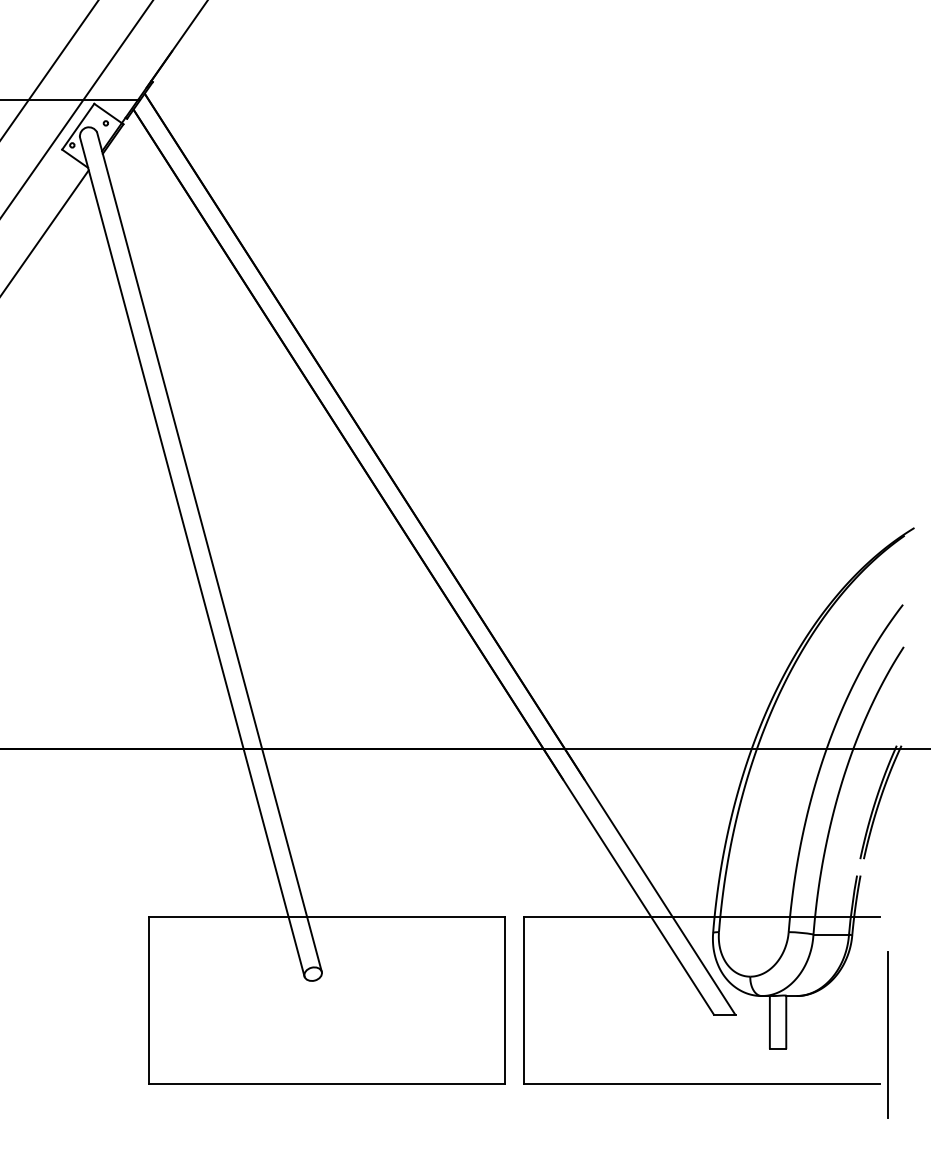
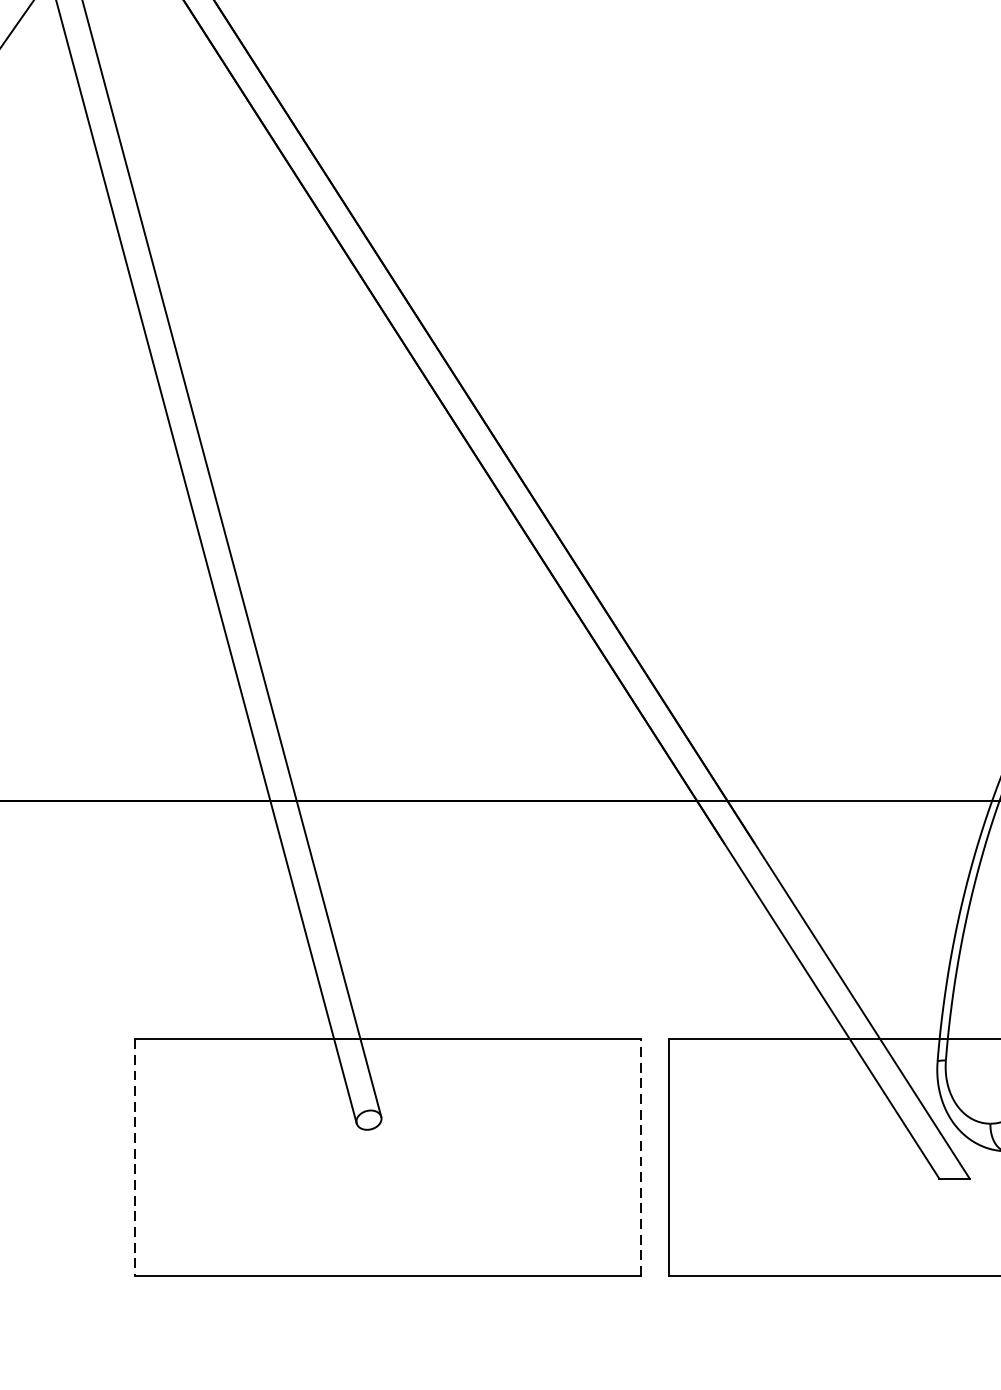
line: (504, 1000) -> (640, 1157), solid -> dashed
line: (148, 1001) -> (134, 1159), solid -> dashed

